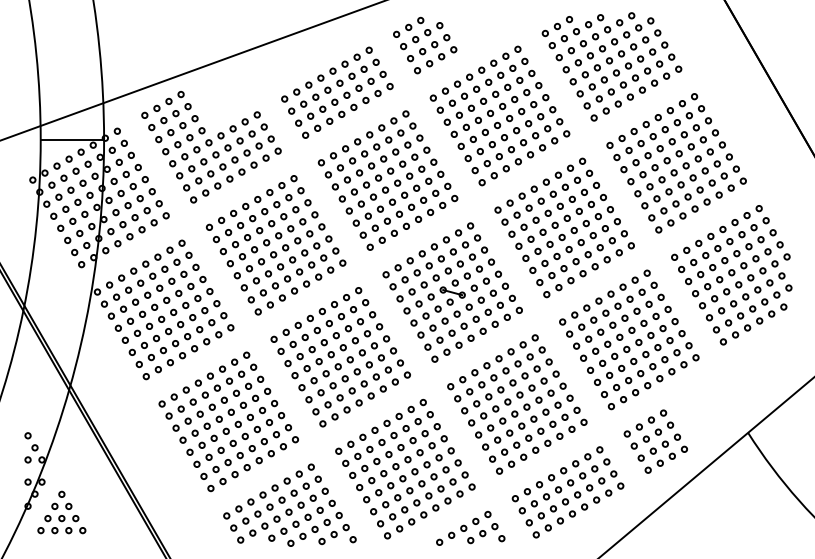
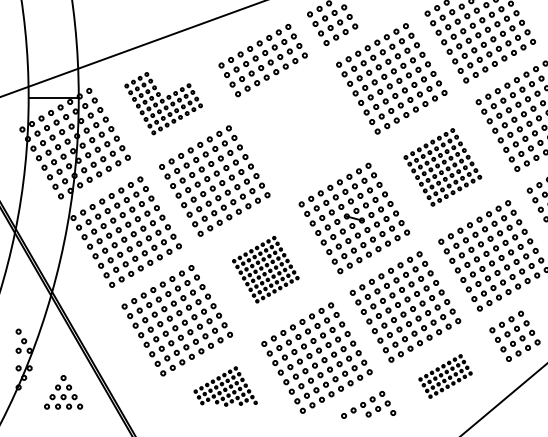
part: (211, 147) -> (163, 103), size x0.7
part: (387, 180) -> (302, 129), removed
part: (564, 227) -> (442, 167), size x0.7
part: (340, 357) -> (265, 269), size x0.6
part: (567, 492) -> (445, 376), size x0.6
part: (289, 504) -> (225, 386), size x0.6
part: (61, 512) -> (63, 392), moved

